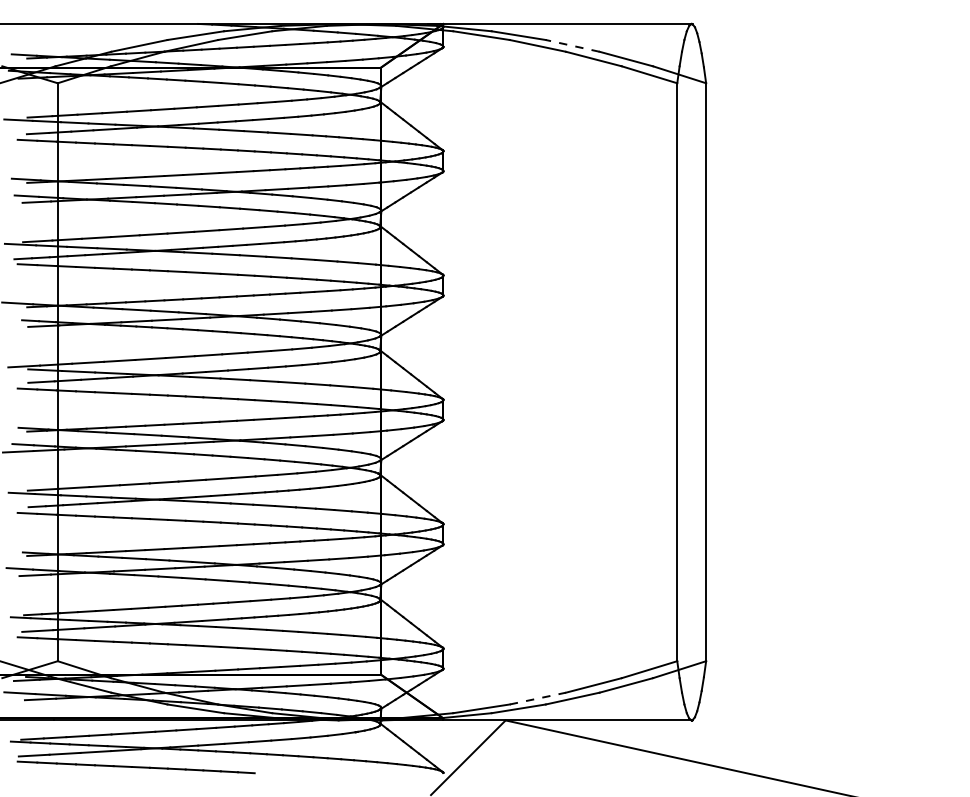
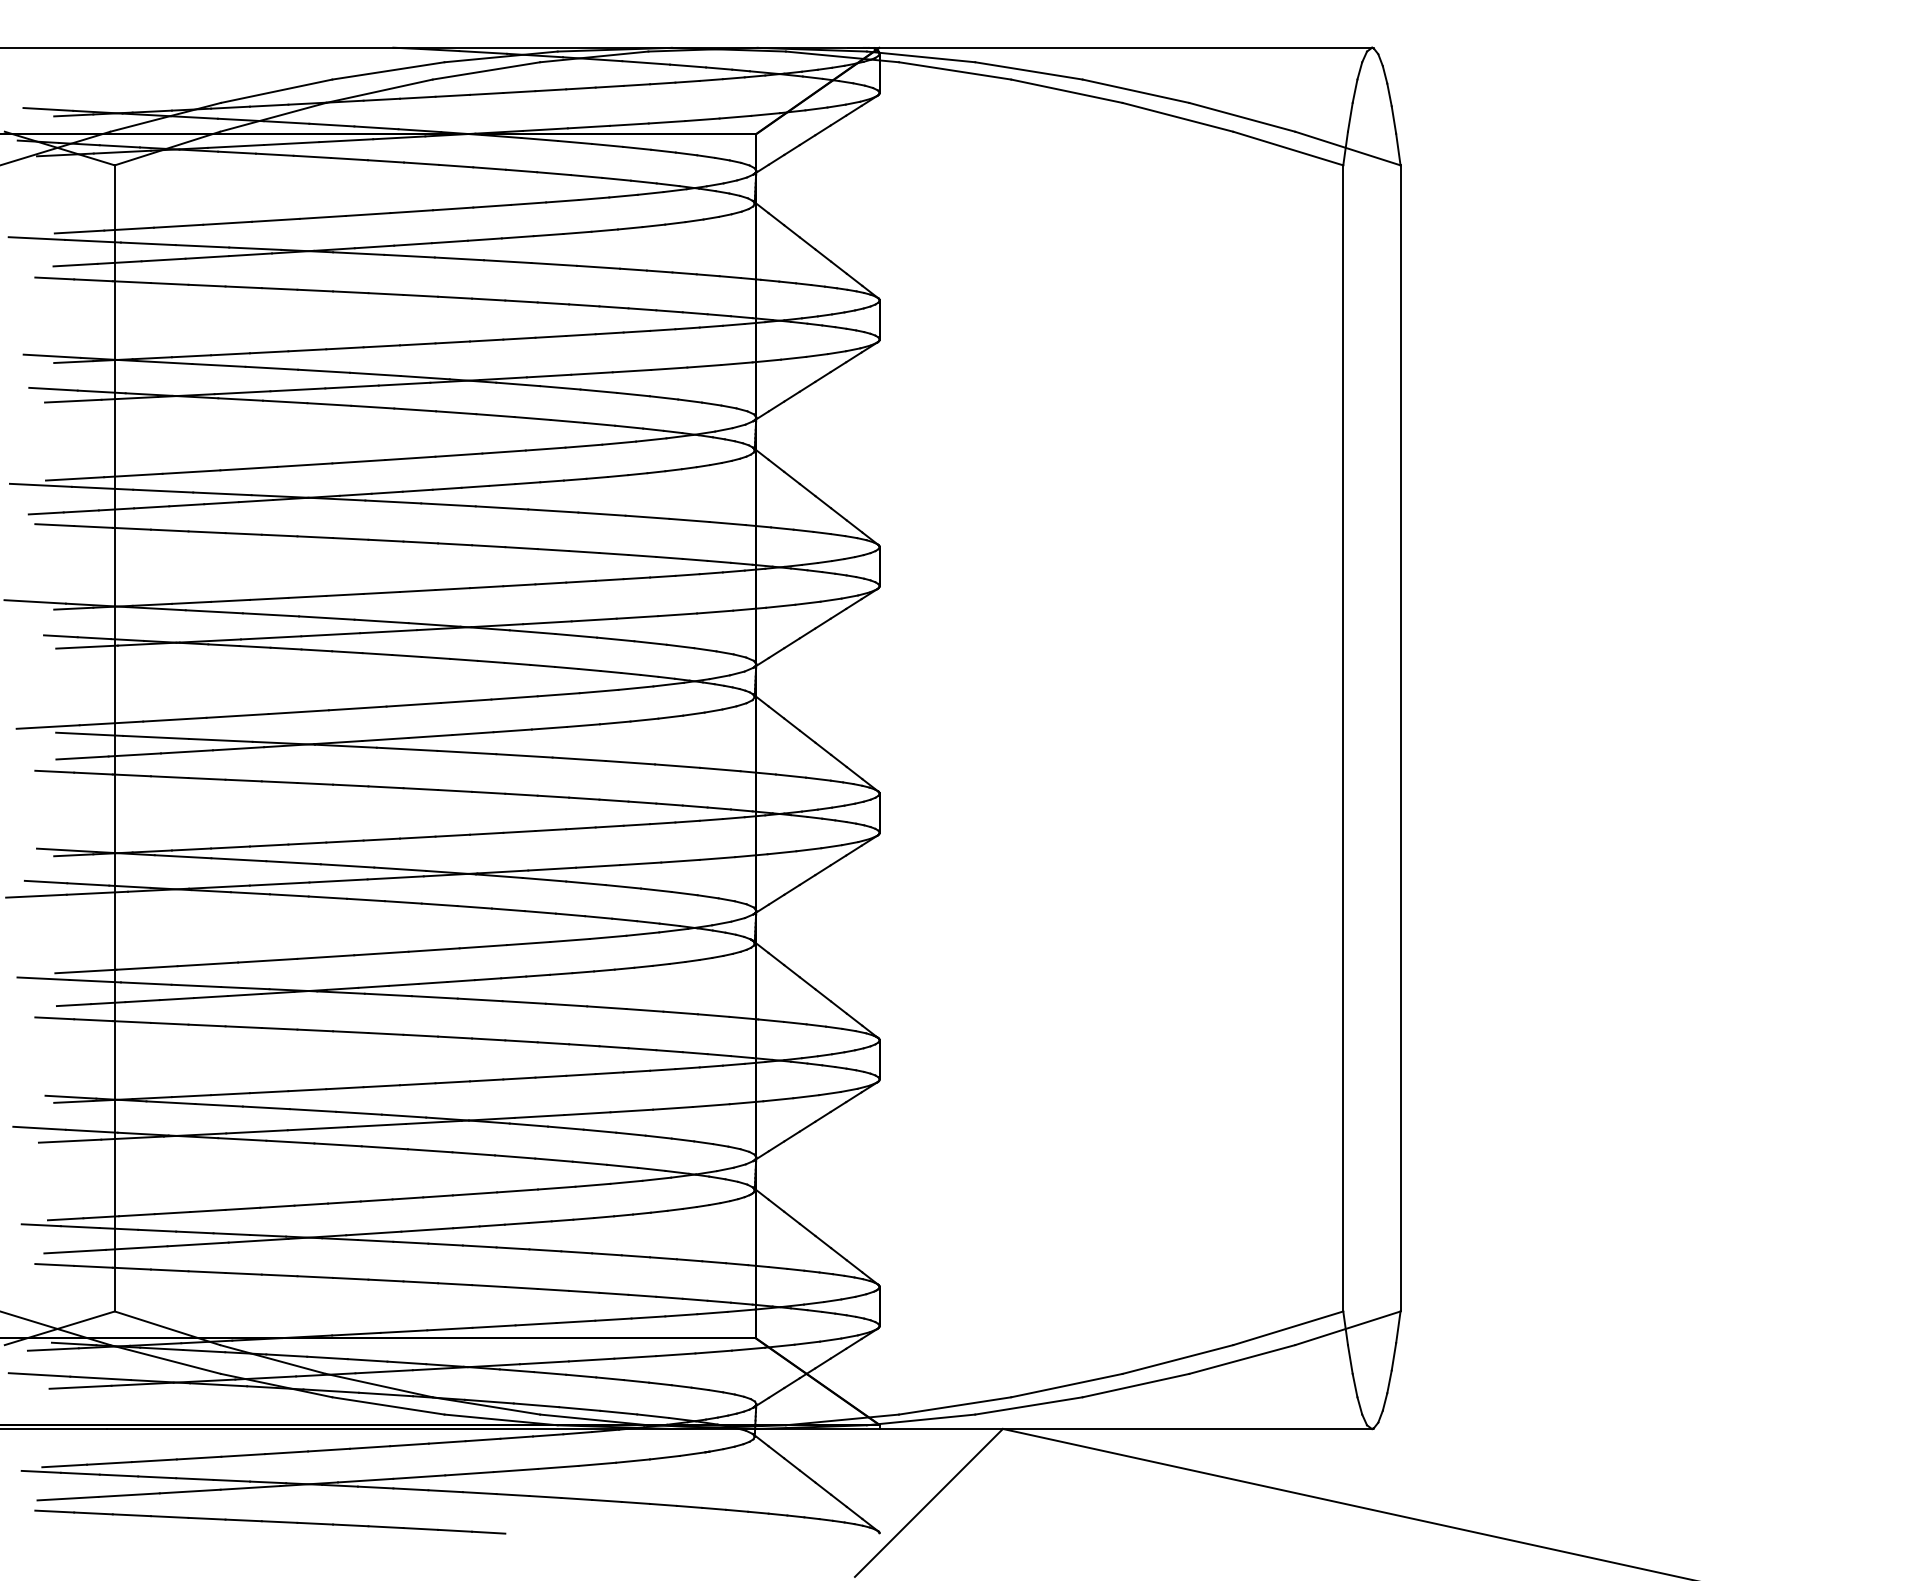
line: (572, 45) -> (1135, 90), dashed -> solid
line: (537, 698) -> (1066, 1385), dashed -> solid

